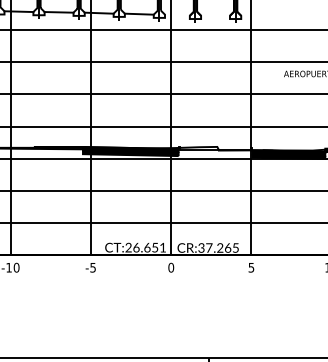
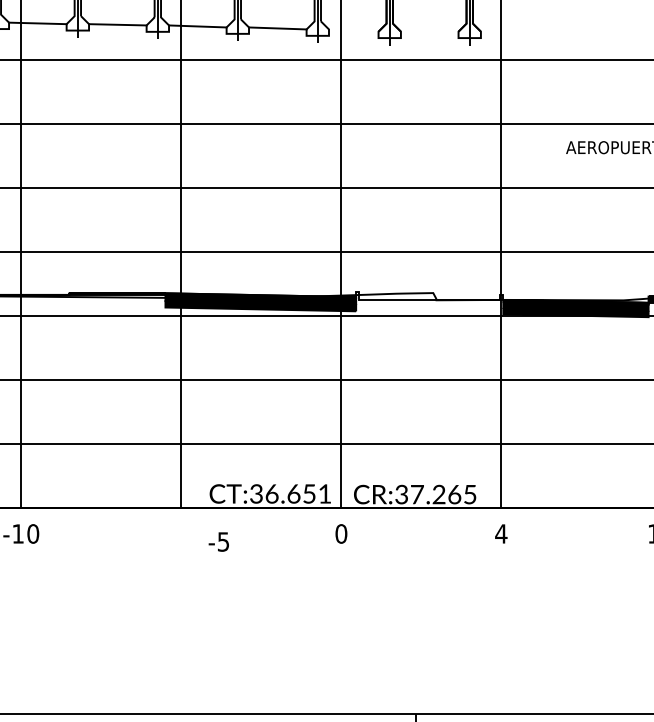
text: (128, 249) -> (256, 497), CT:26.651 -> CT:36.651
text: (90, 267) -> (218, 541), moved
text: (251, 267) -> (501, 533), 5 -> 4

